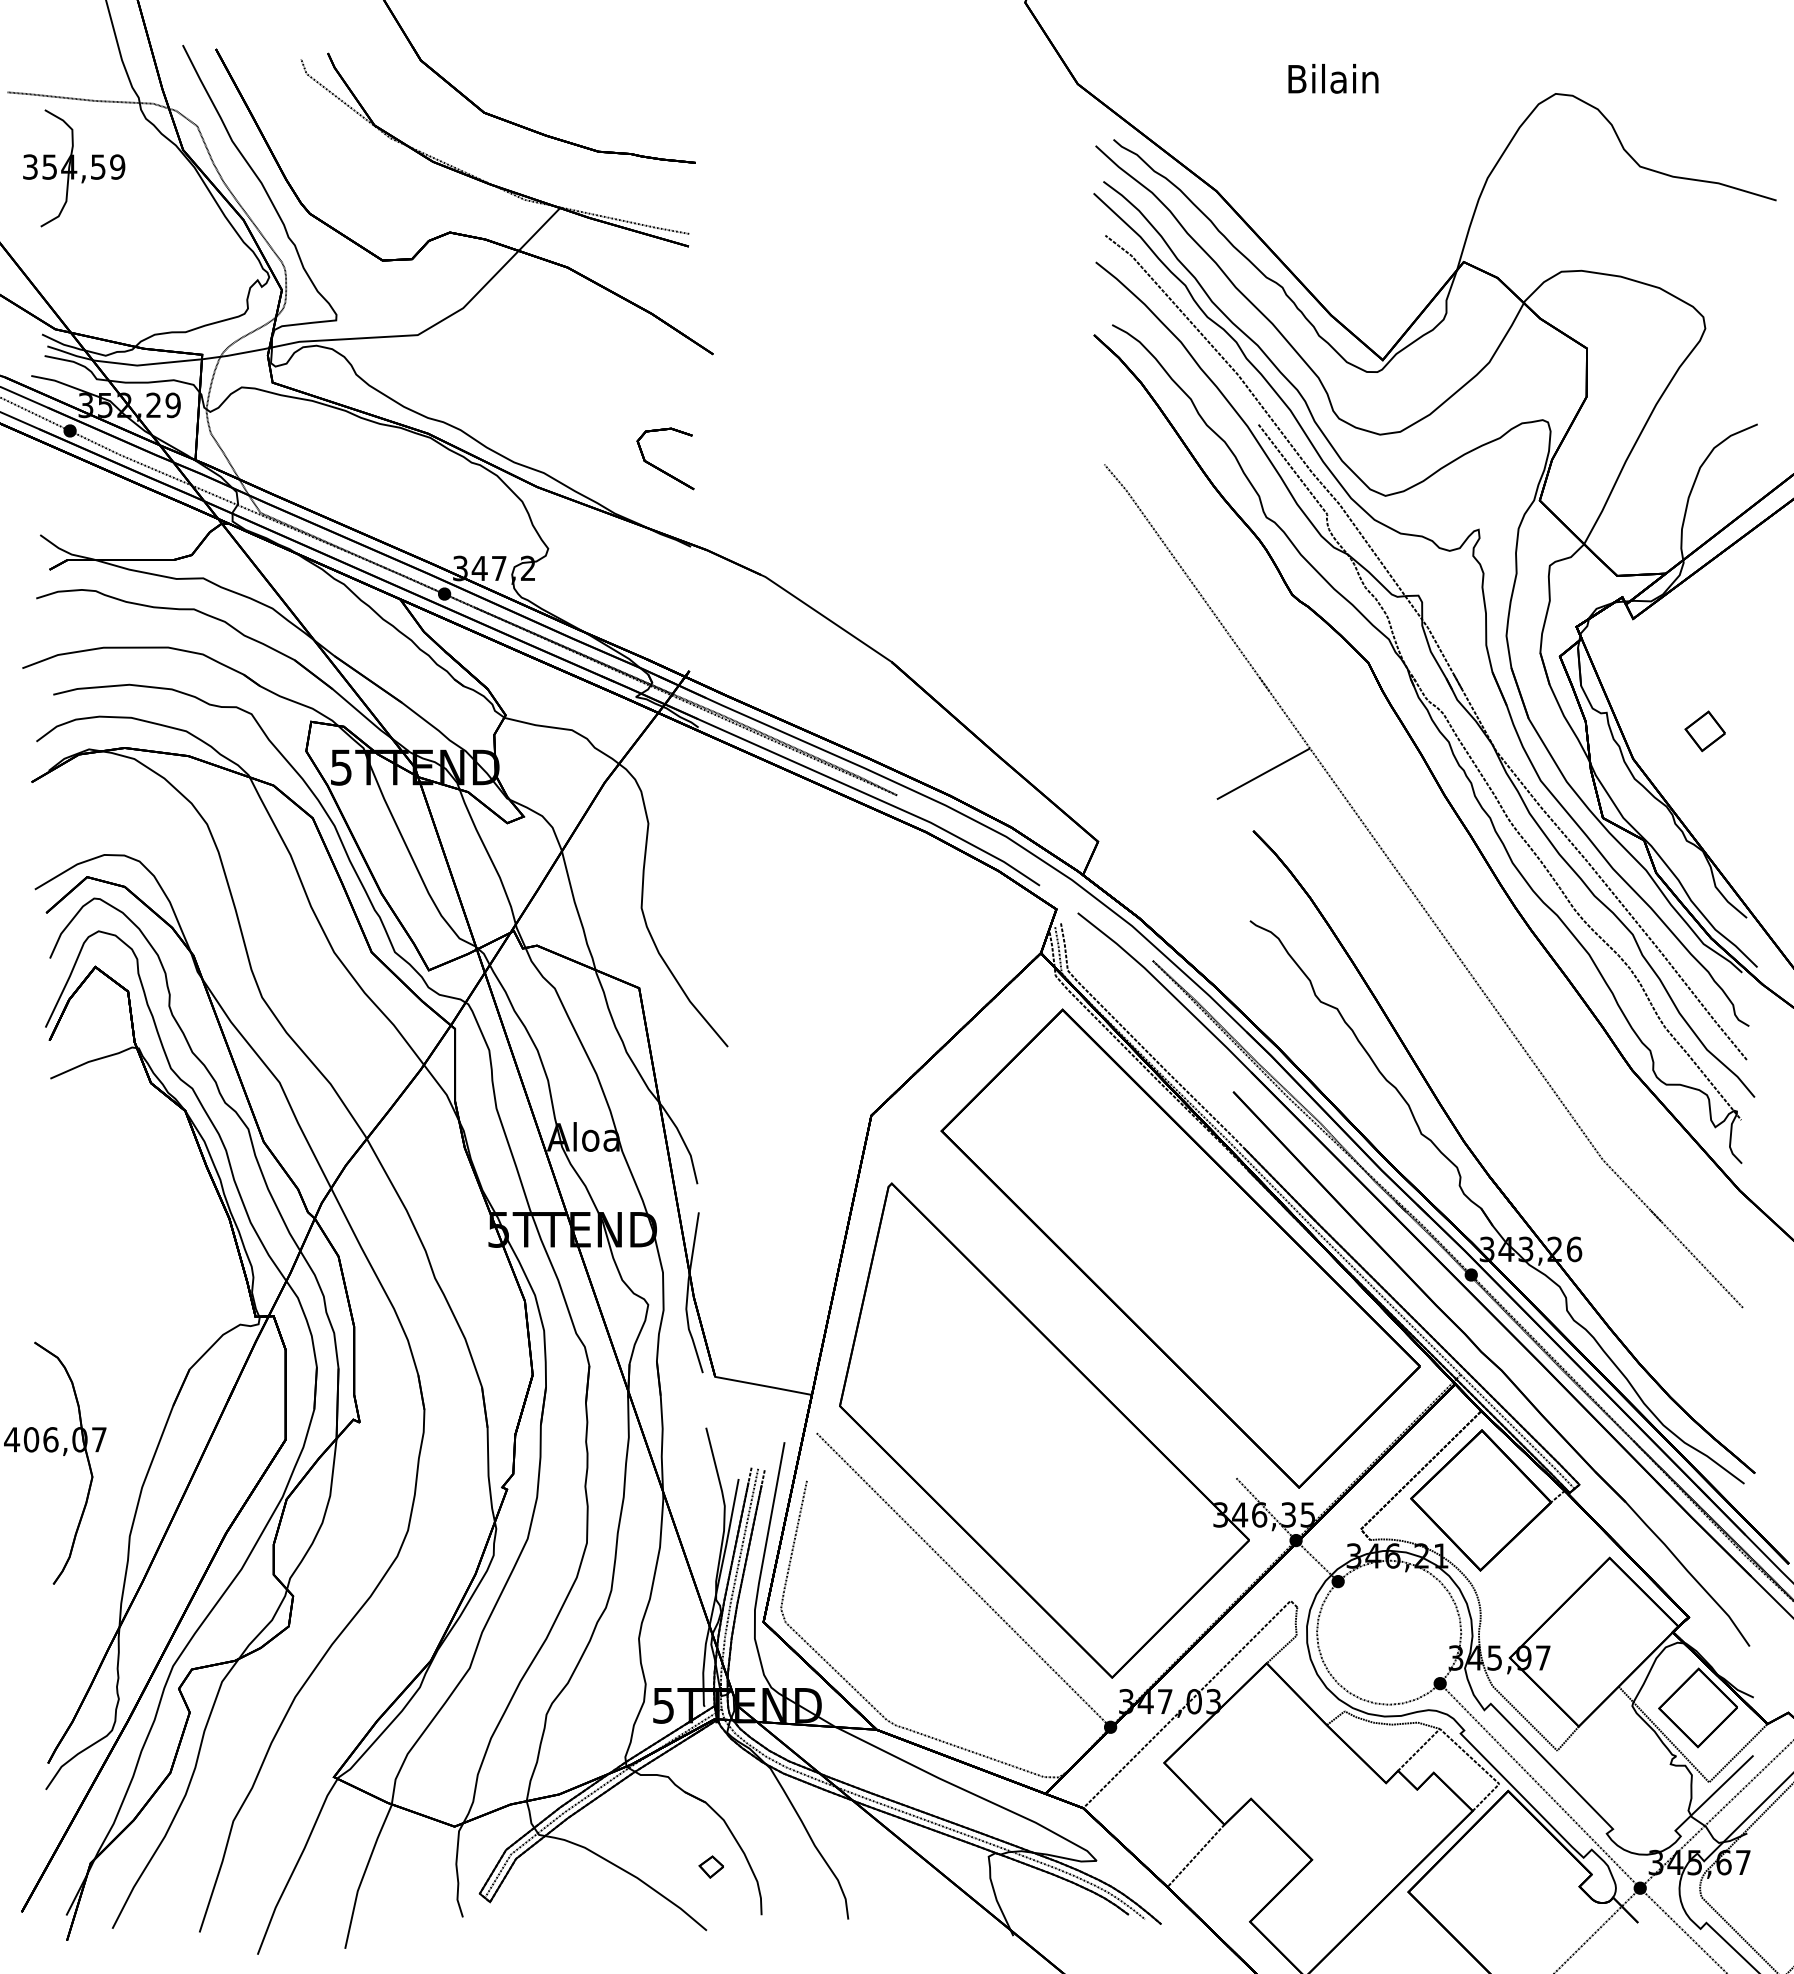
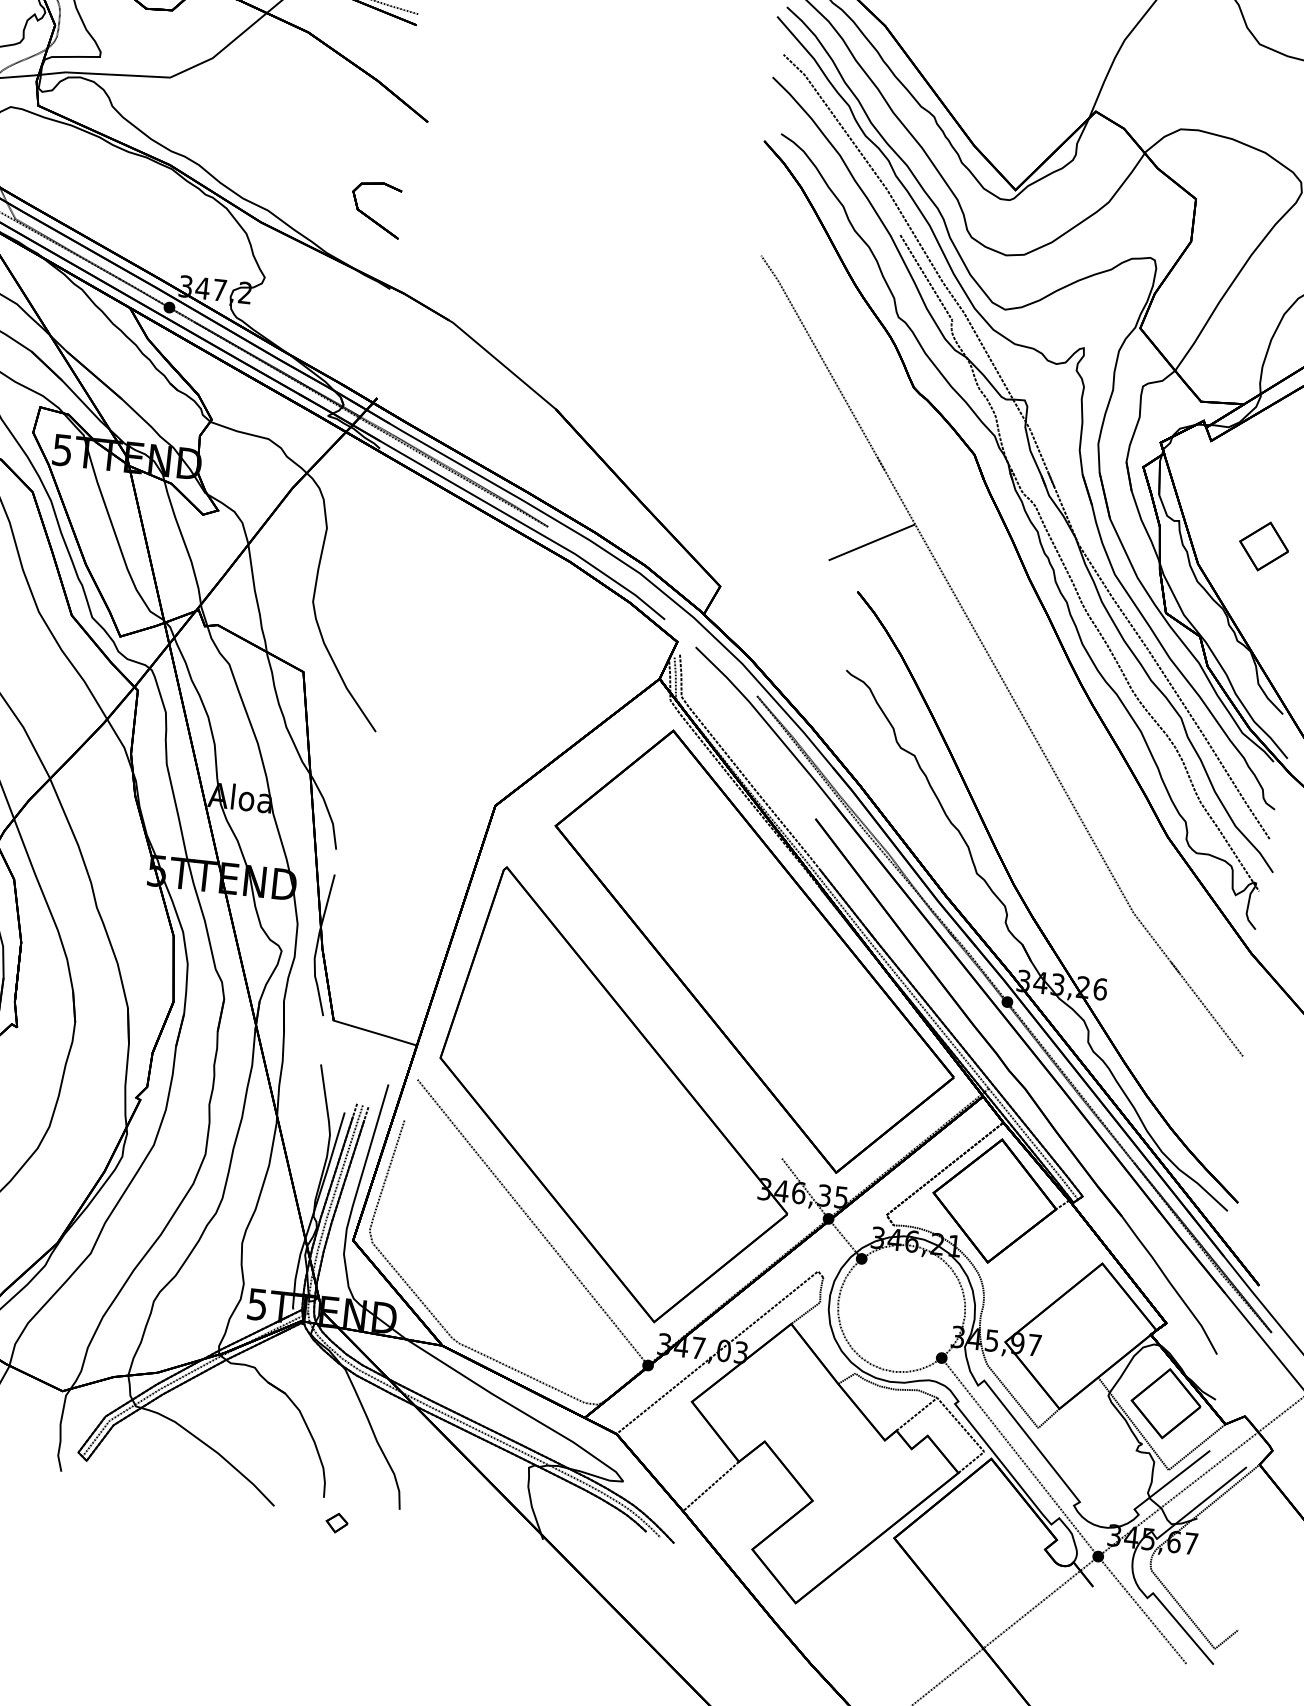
part: (1704, 731) -> (1263, 546), size x1.4
part: (710, 1866) -> (336, 1522), moved

